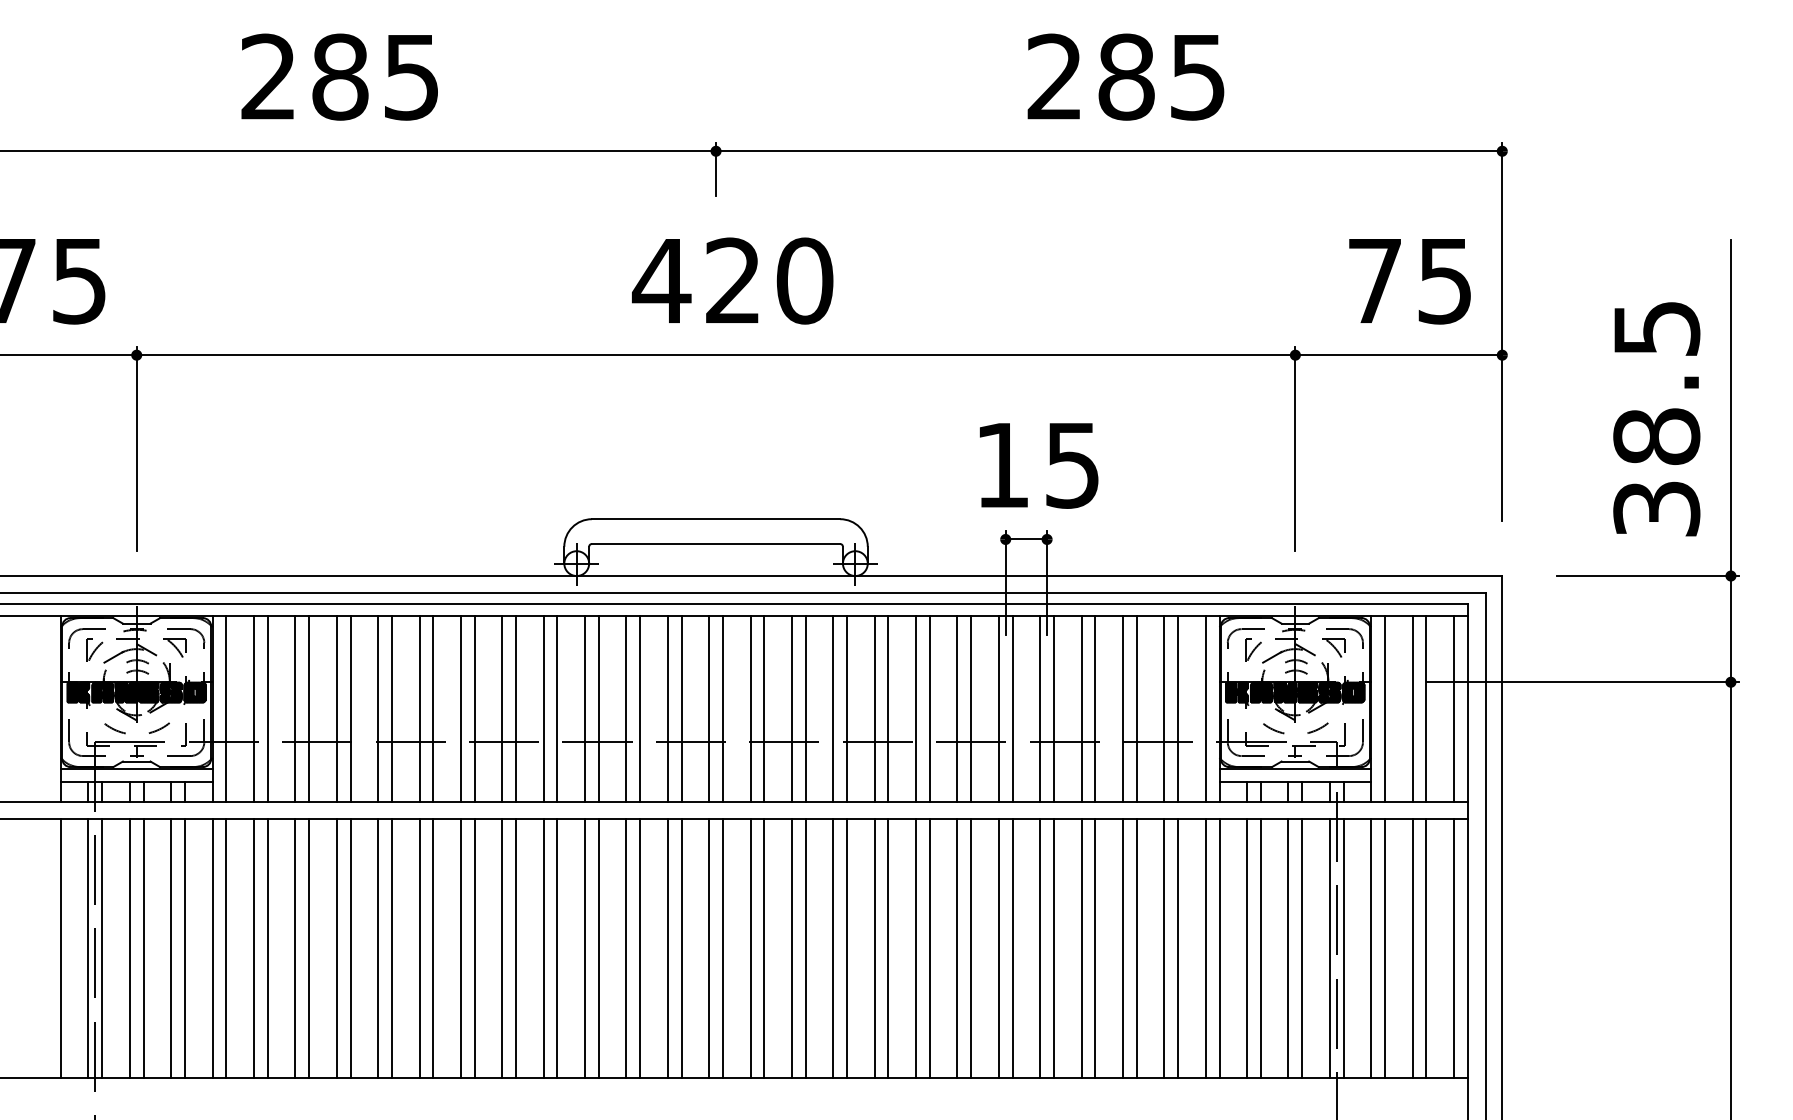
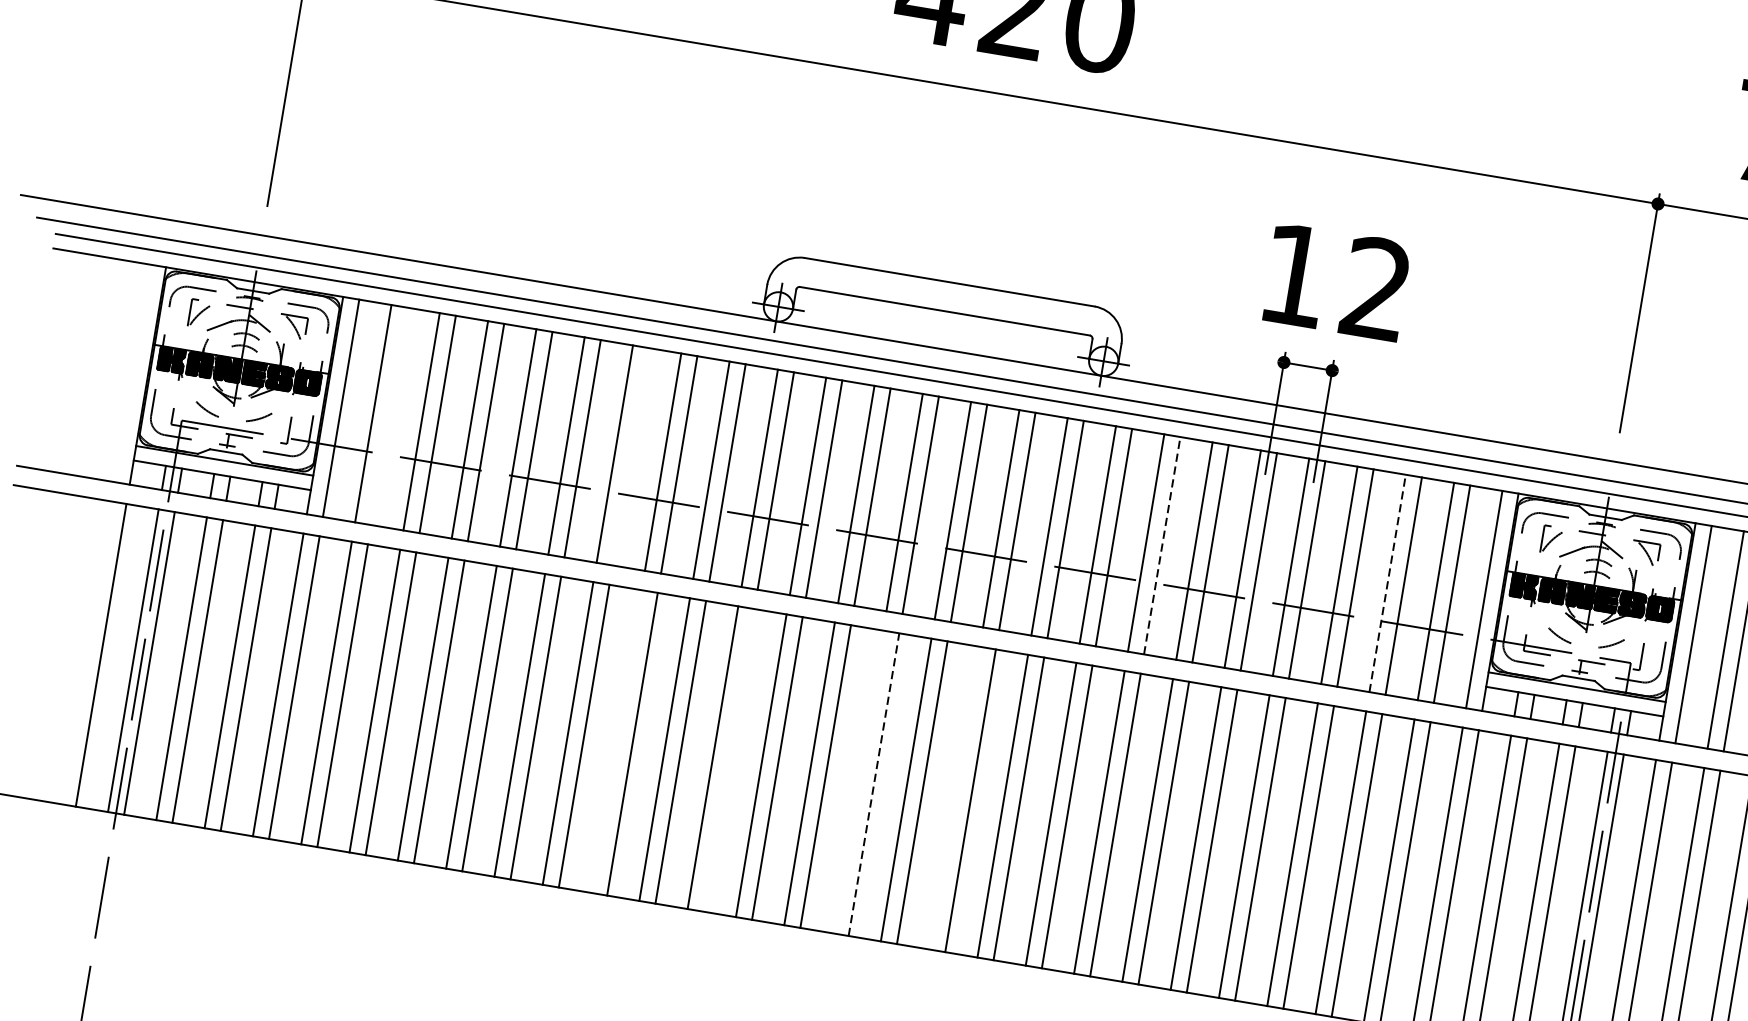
text: (1072, 464) -> (1376, 288), 15 -> 12
line: (929, 708) -> (1161, 544), solid -> dashed
line: (1122, 708) -> (1387, 582), solid -> dashed
line: (267, 709) -> (389, 416), removed
line: (474, 709) -> (630, 457), removed
line: (502, 948) -> (616, 741), removed
line: (598, 948) -> (728, 760), removed
line: (709, 948) -> (858, 782), removed
line: (722, 948) -> (873, 784), solid -> dashed
line: (791, 948) -> (953, 798), removed

